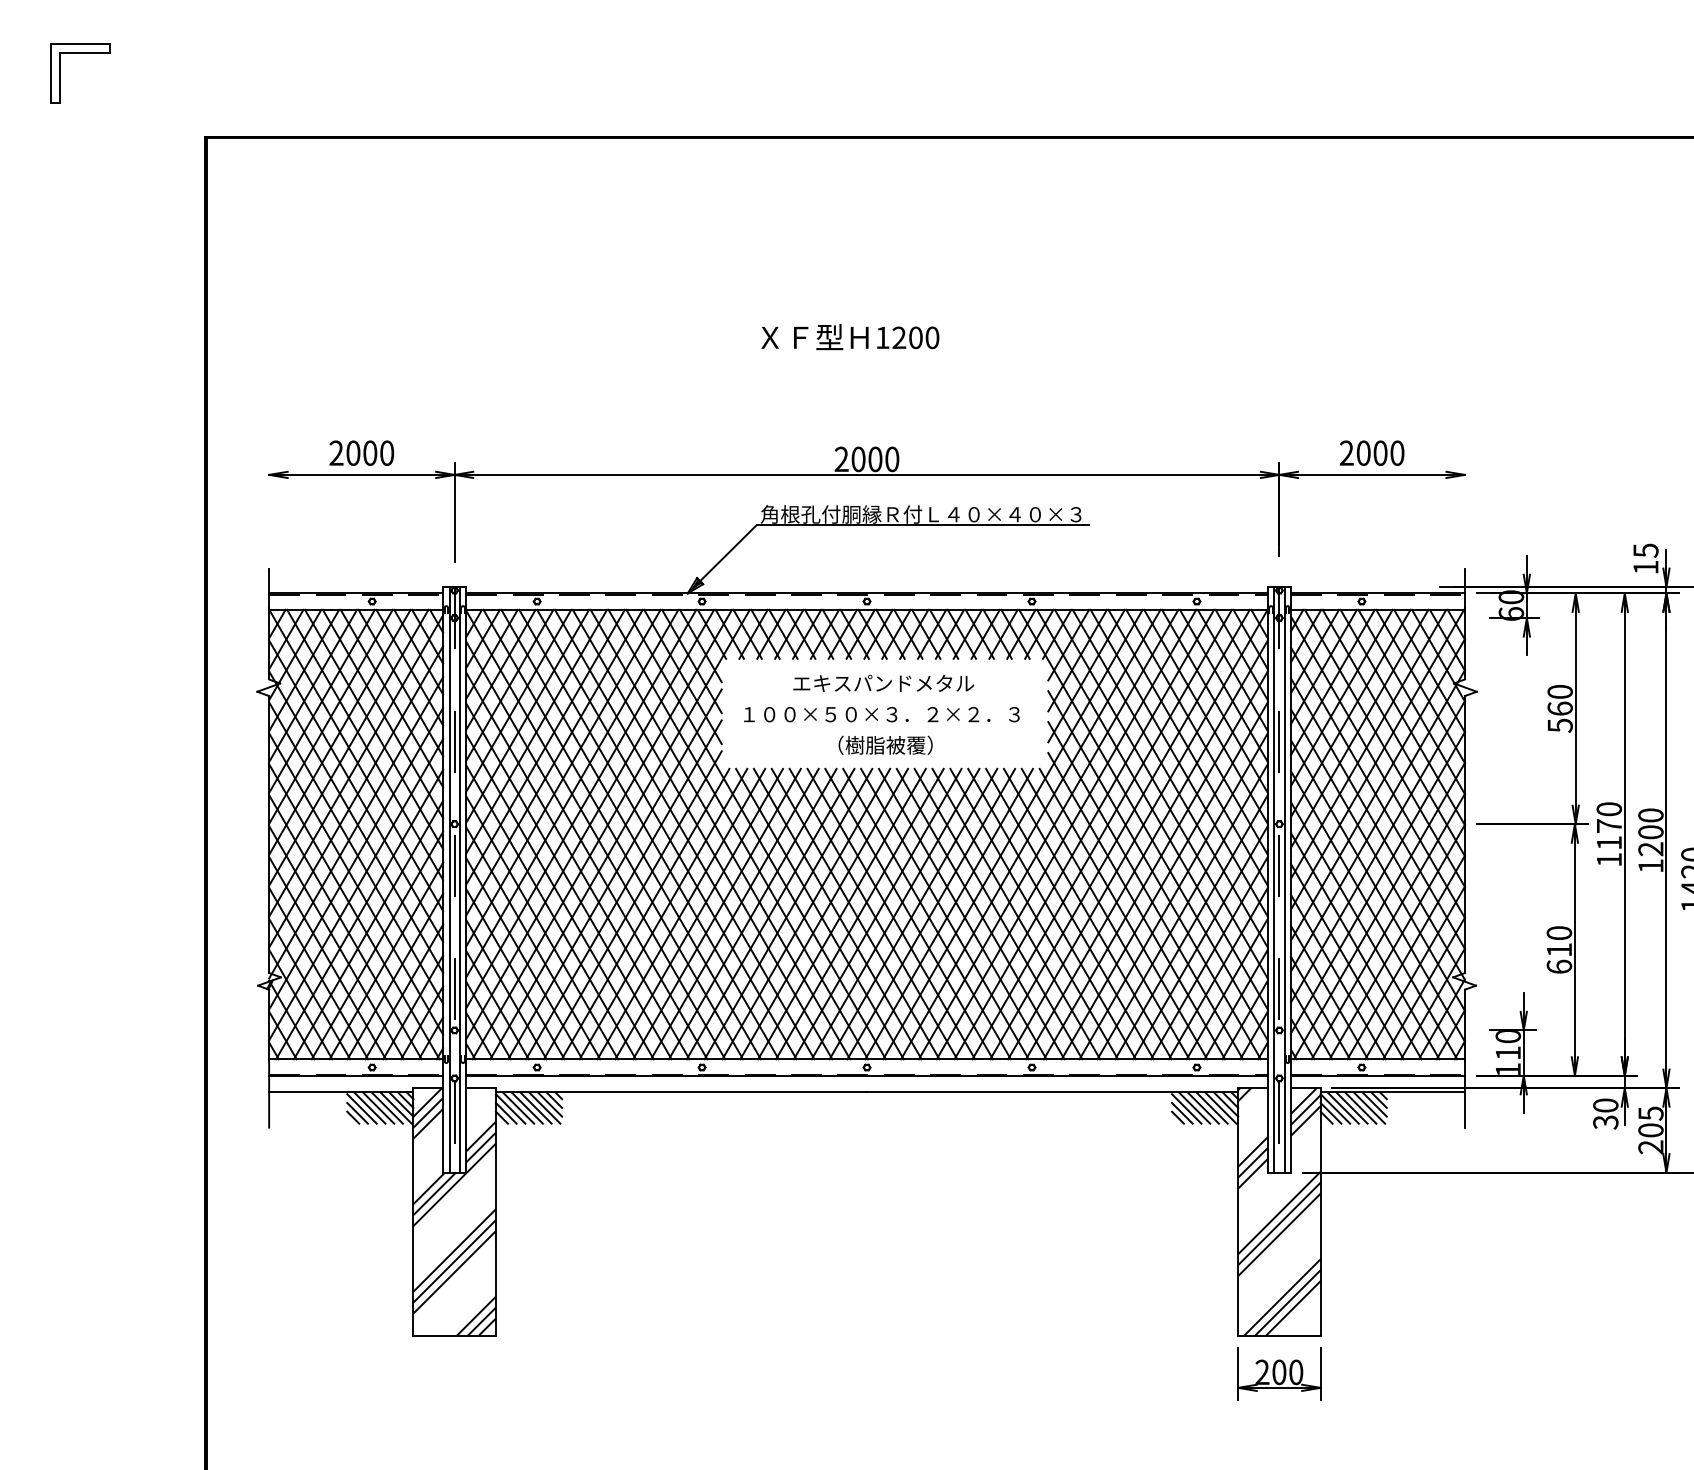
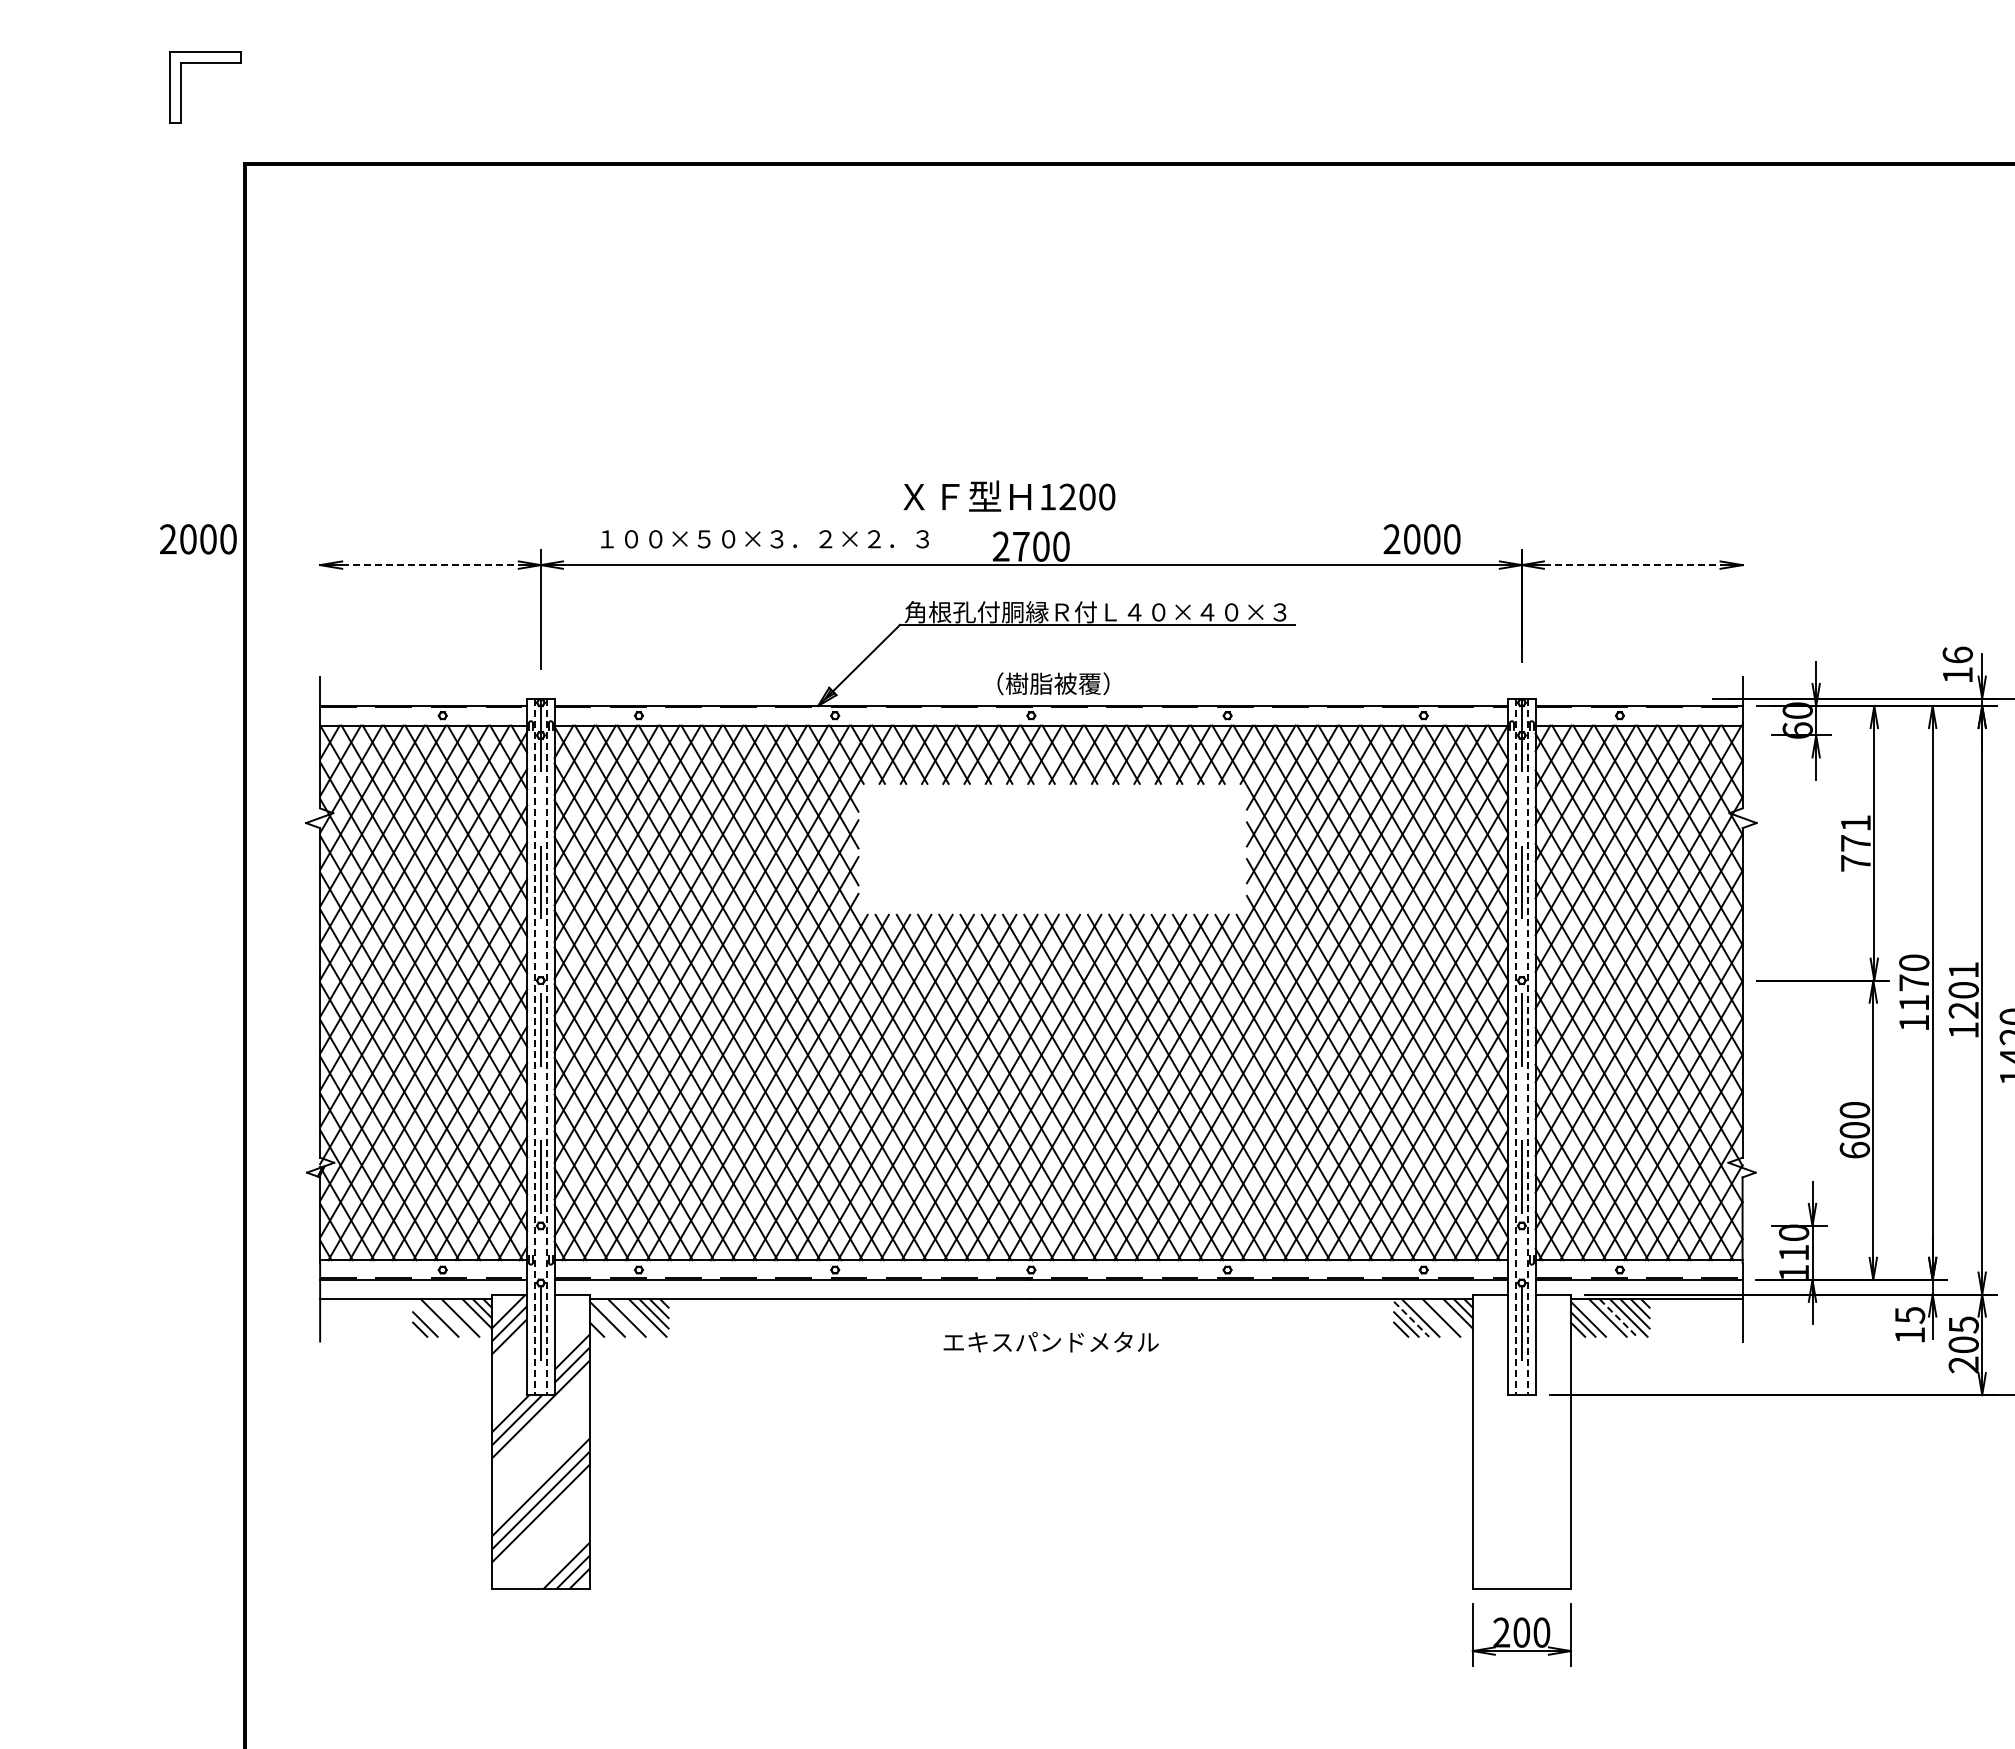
part: (80, 53) -> (205, 63), moved
text: (850, 336) -> (1009, 495), moved
text: (361, 453) -> (198, 539), moved
text: (1371, 453) -> (1421, 539), moved
text: (858, 459) -> (1021, 546), 2000 -> 2700
line: (362, 475) -> (431, 565), solid -> dashed
line: (1372, 475) -> (1632, 565), solid -> dashed
text: (1645, 550) -> (1957, 654), 15 -> 16
text: (883, 682) -> (1050, 1341), moved
text: (1559, 708) -> (1855, 843), 560 -> 771
text: (881, 714) -> (764, 539), moved
text: (885, 745) -> (1053, 683), moved
text: (1650, 815) -> (1963, 970), 1200 -> 1201
line: (449, 880) -> (534, 1047), solid -> dashed
line: (460, 880) -> (547, 1047), solid -> dashed
line: (1274, 880) -> (1515, 1047), solid -> dashed
line: (1285, 880) -> (1528, 1047), solid -> dashed
text: (1559, 950) -> (1854, 1130), 610 -> 600
line: (377, 1107) -> (449, 1317), removed
line: (395, 1107) -> (470, 1317), removed
line: (518, 1107) -> (616, 1317), removed
line: (535, 1107) -> (637, 1317), removed
line: (1202, 1107) -> (1430, 1317), removed
line: (1220, 1107) -> (1451, 1317), removed
line: (1343, 1107) -> (1597, 1317), removed
line: (361, 1108) -> (430, 1318), removed
line: (1360, 1108) -> (1618, 1318), solid -> dashed
line: (1186, 1109) -> (1411, 1319), solid -> dashed
line: (505, 1113) -> (601, 1324), removed
text: (1606, 1114) -> (1910, 1325), 30 -> 15
hatch: (1279, 1211) -> (1521, 1441), removed

